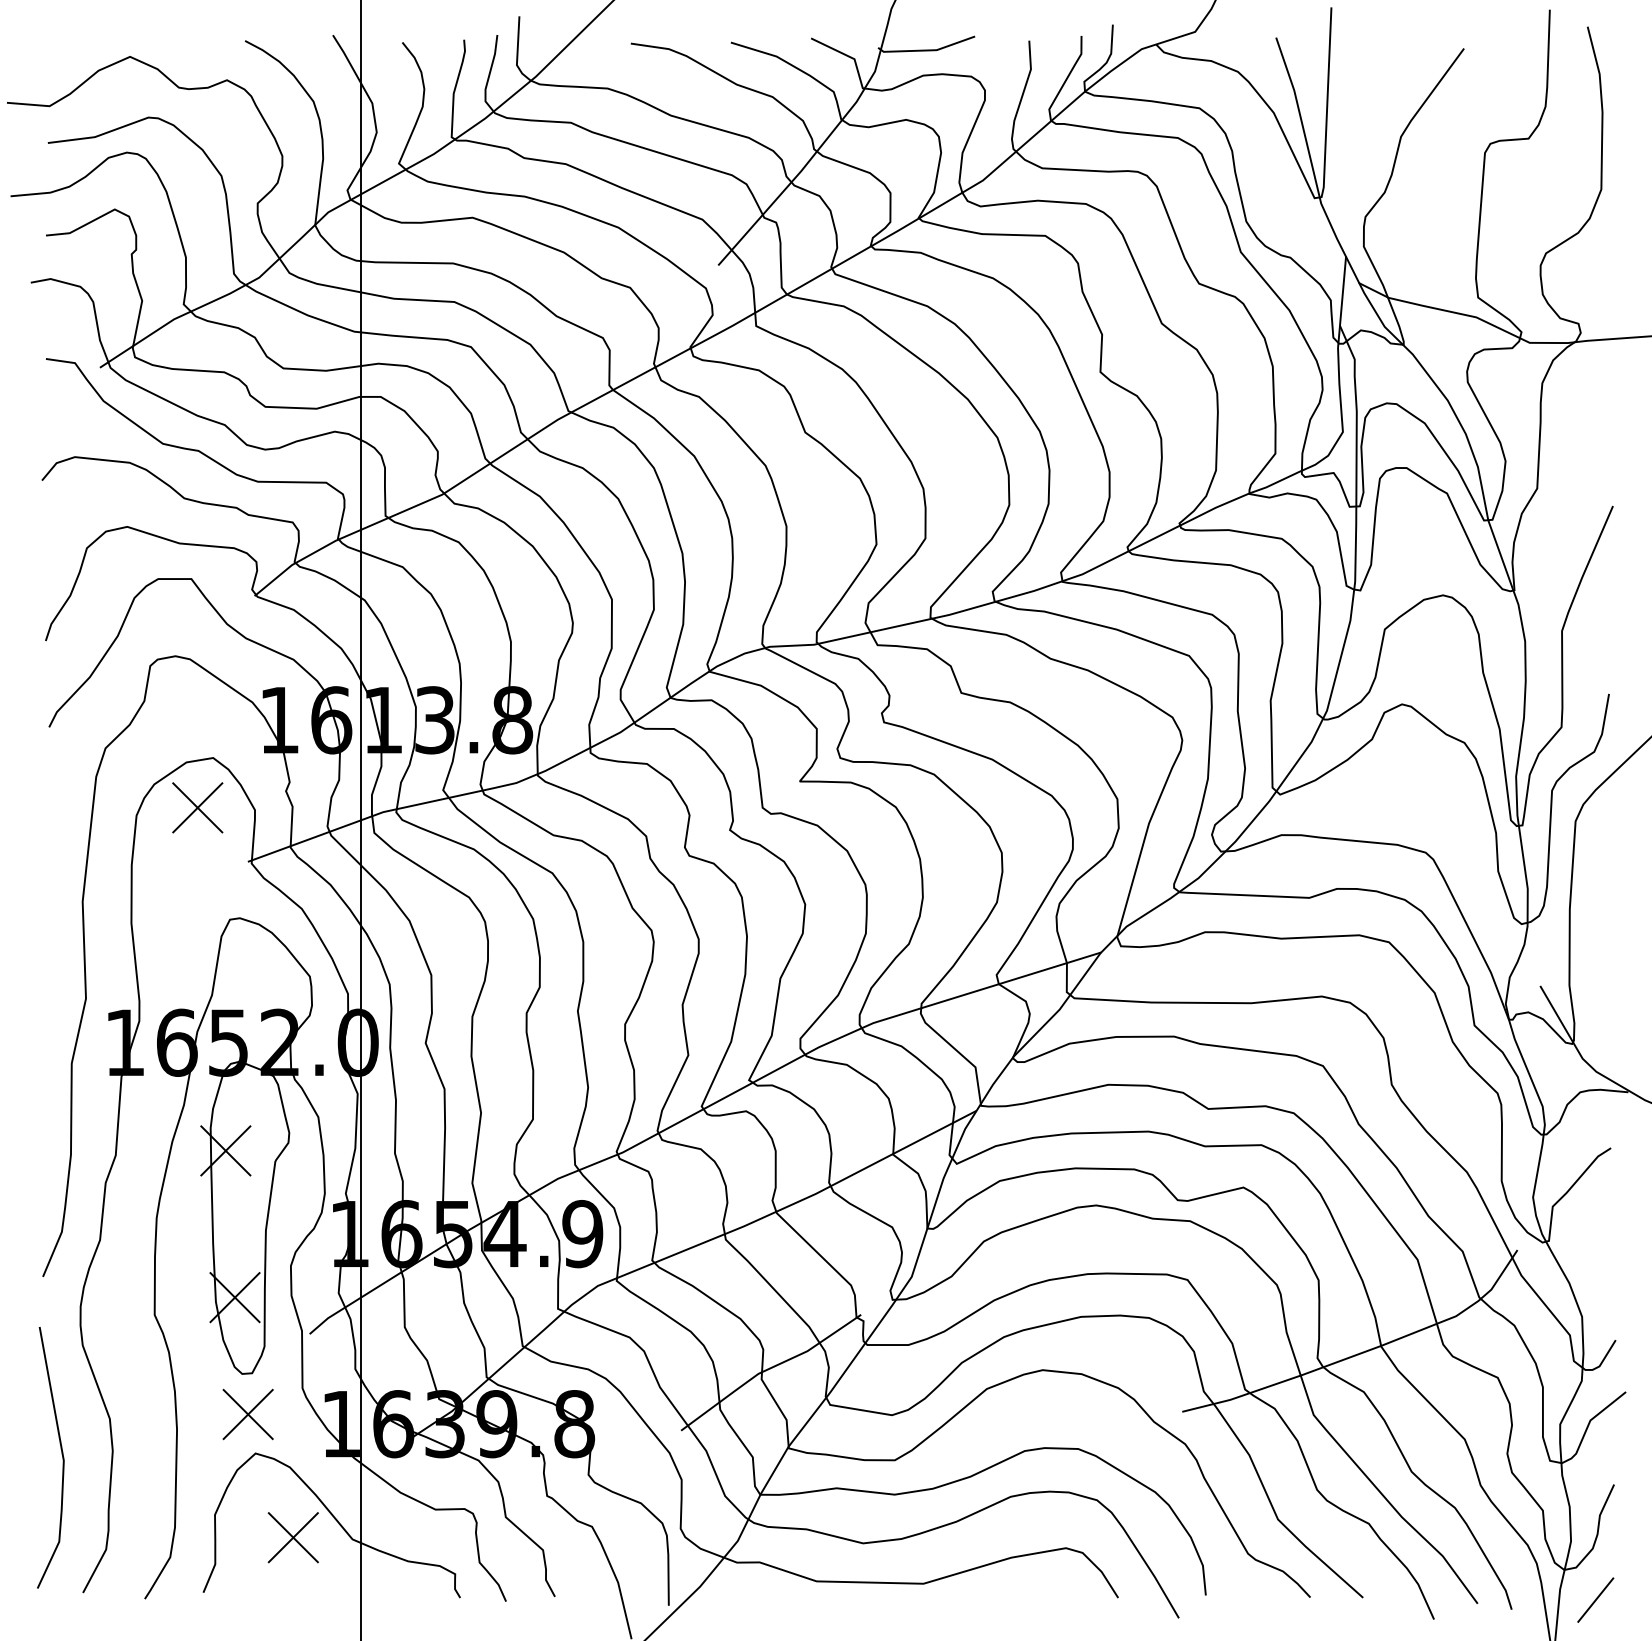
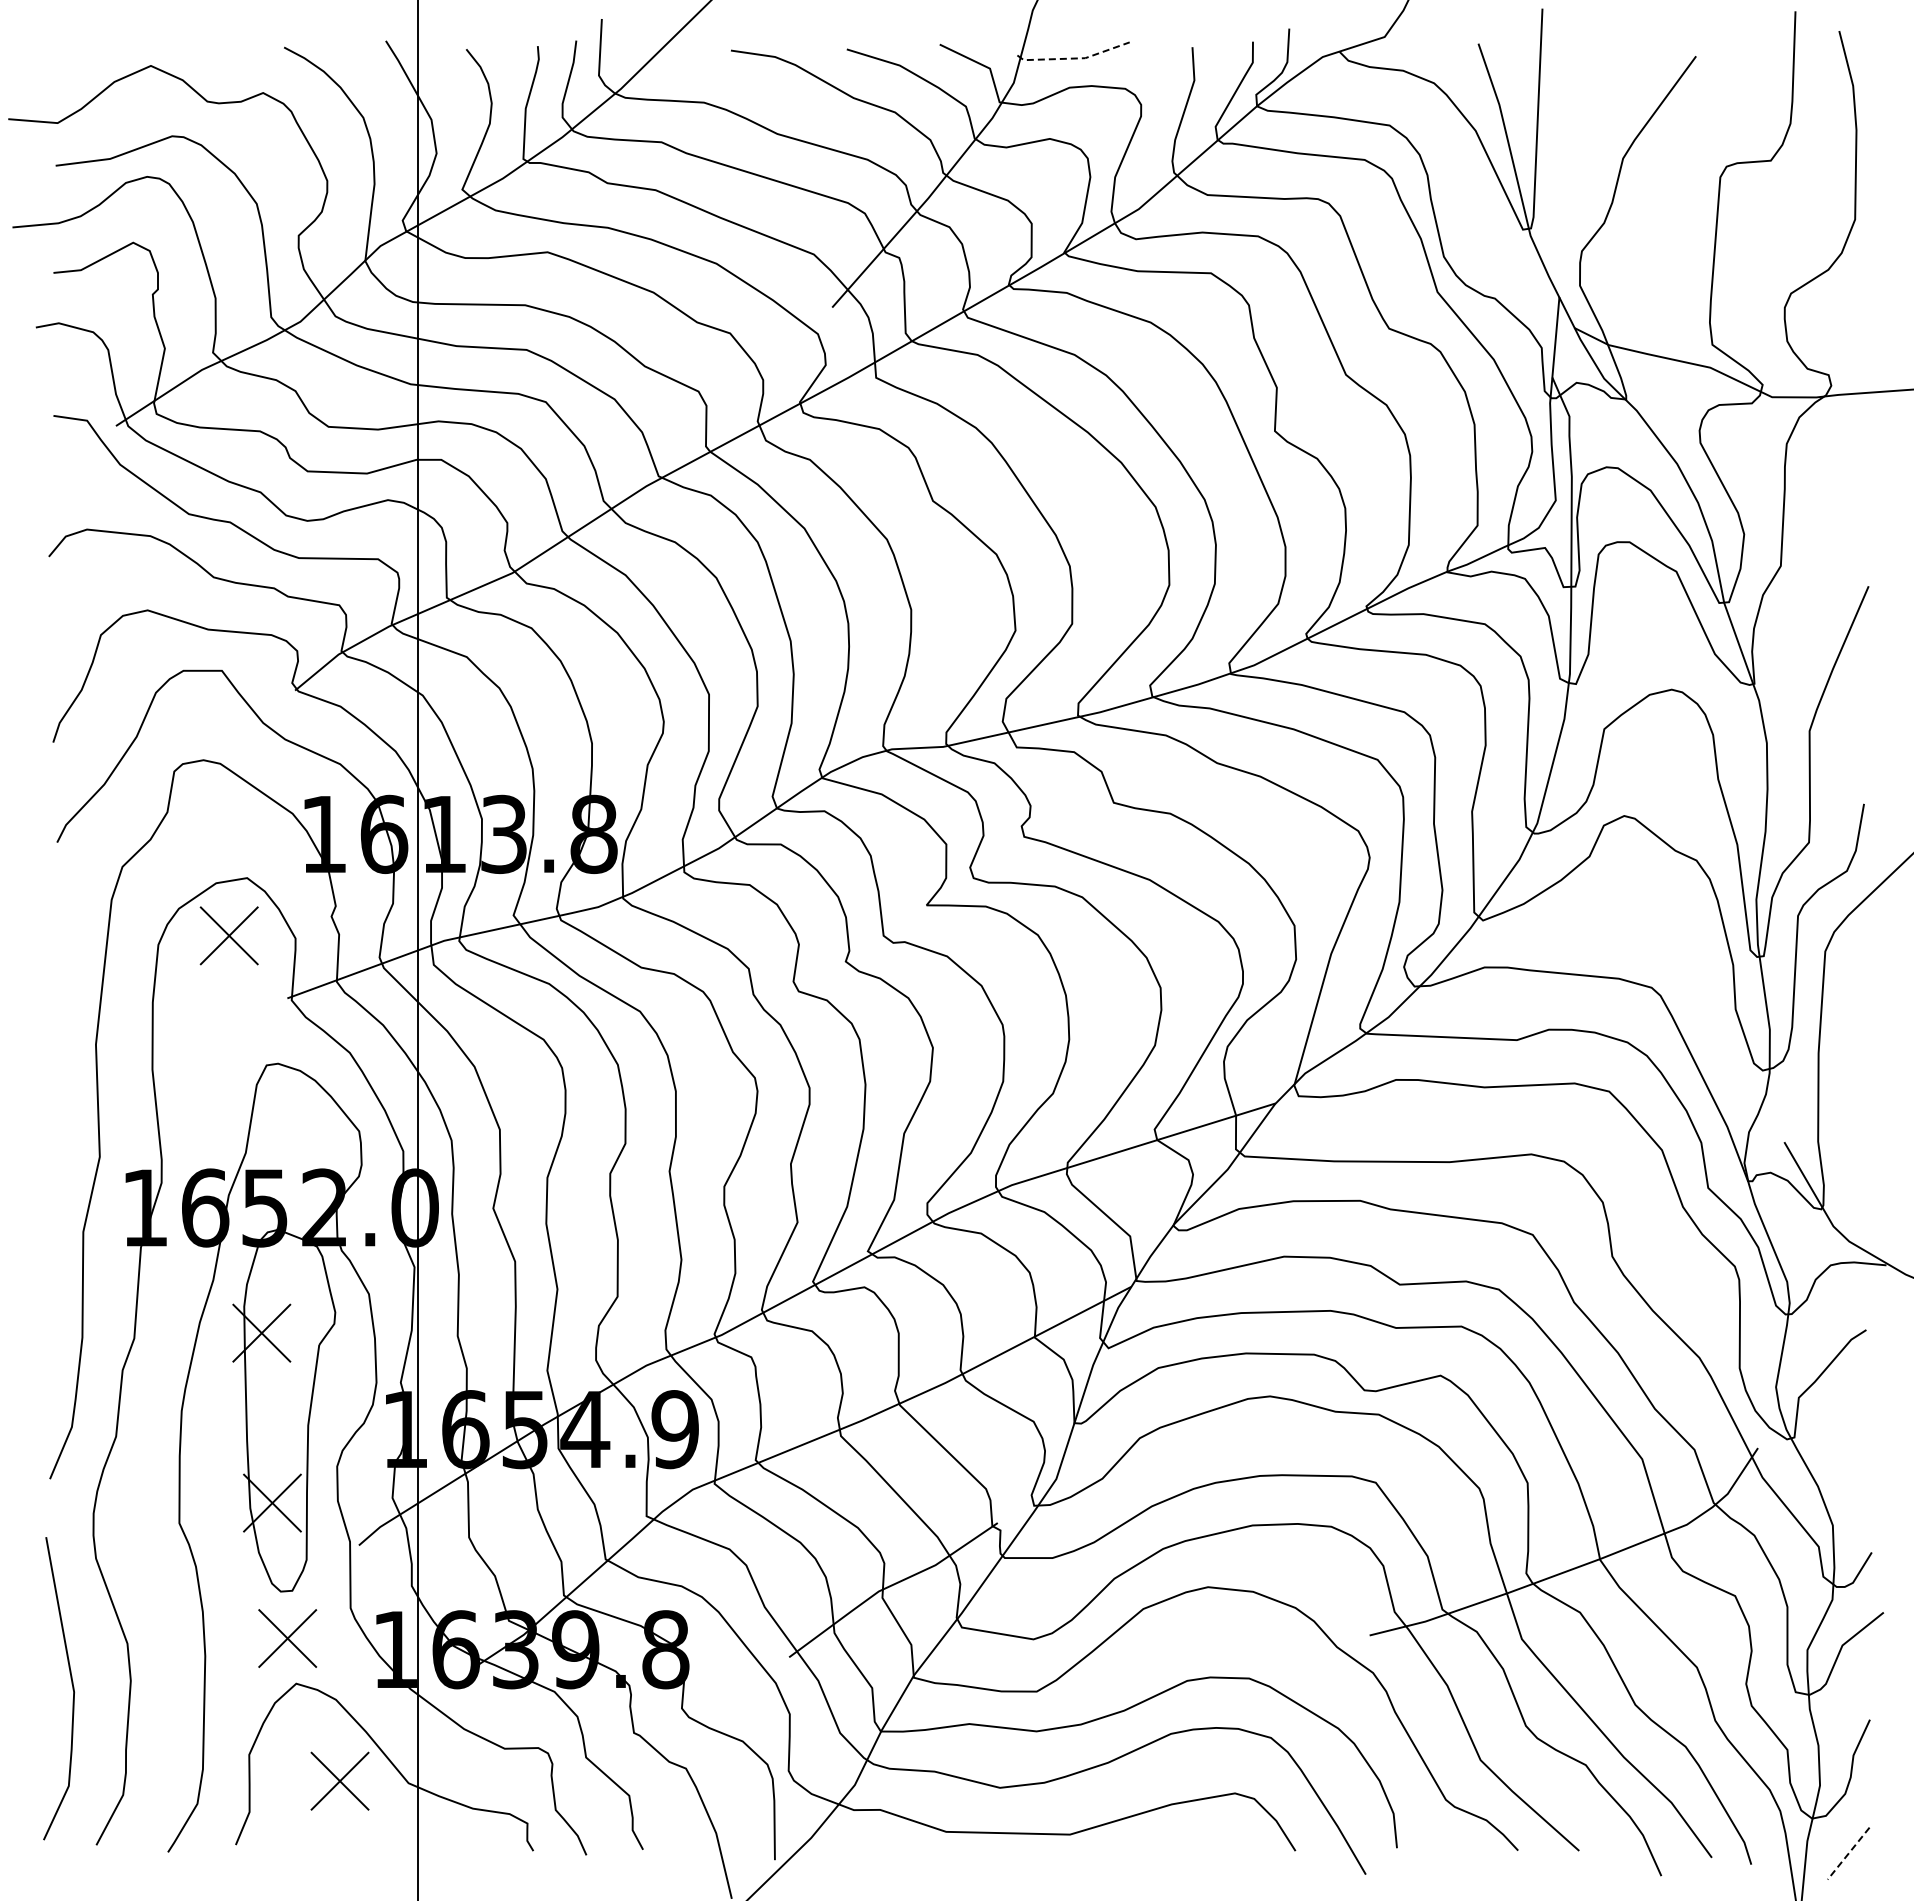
line: (927, 50) -> (1074, 58), solid -> dashed
line: (1595, 1600) -> (1848, 1853), solid -> dashed

